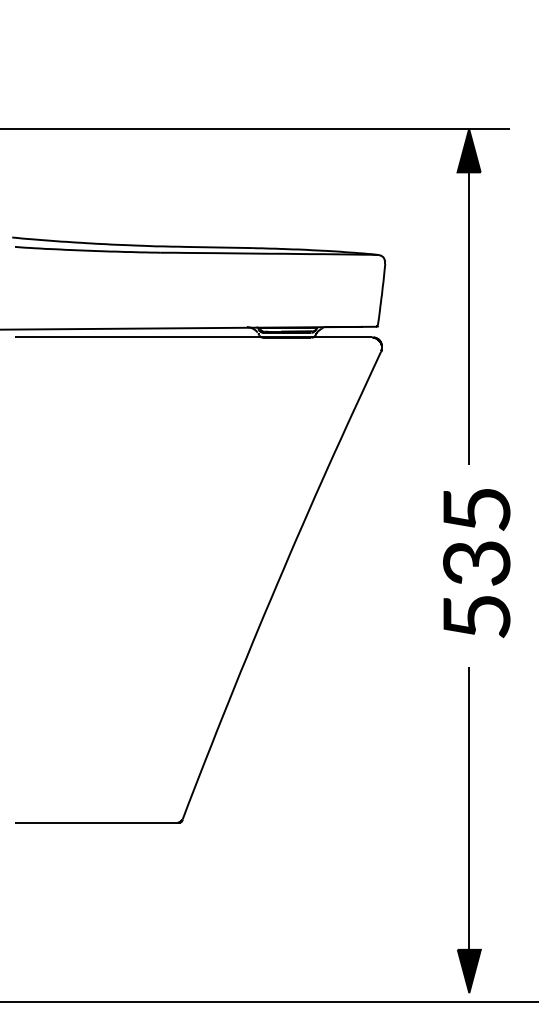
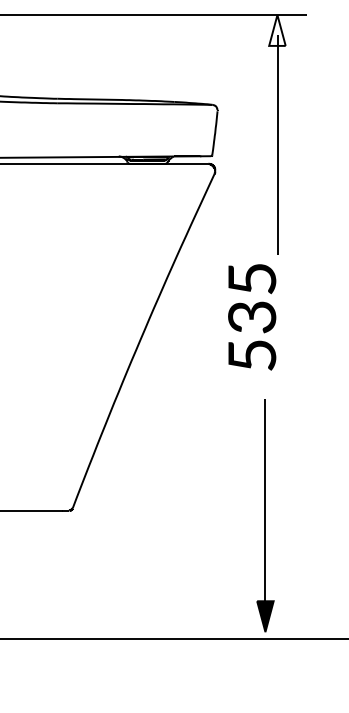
fill: (468, 150) -> (277, 30), removed
text: (476, 563) -> (252, 317), moved
part: (469, 830) -> (265, 516), moved

